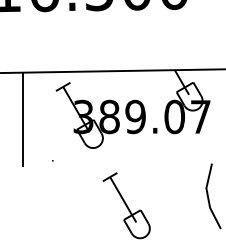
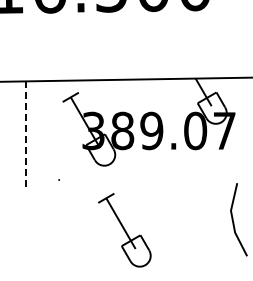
line: (22, 120) -> (25, 134), solid -> dashed
part: (126, 205) -> (124, 230), moved

